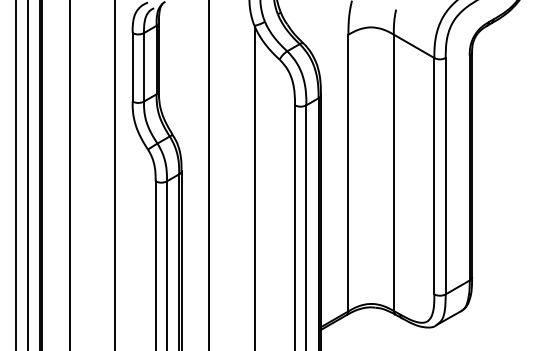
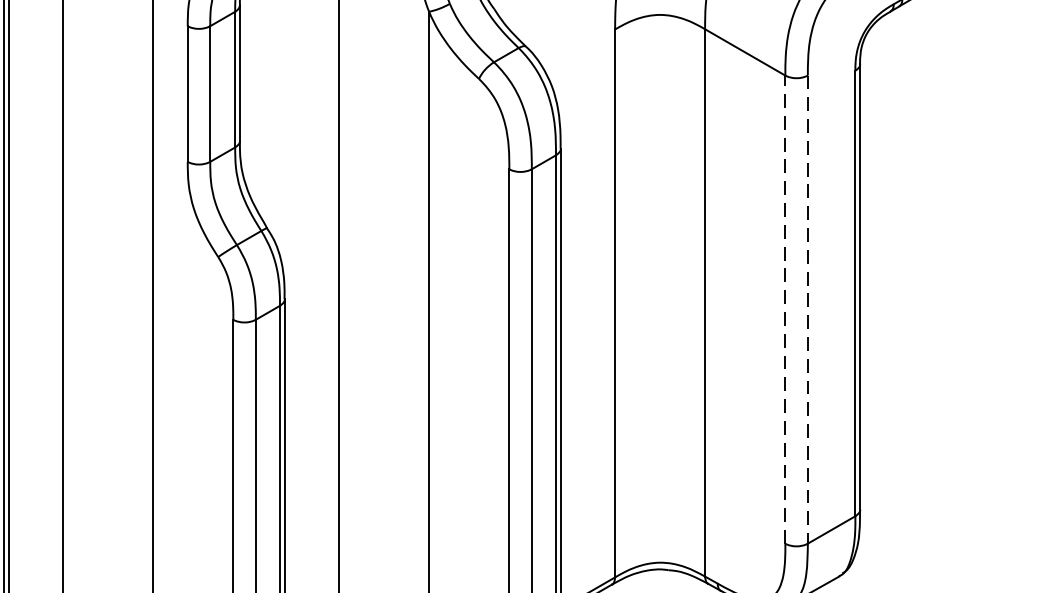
line: (434, 175) -> (785, 308), solid -> dashed
line: (445, 176) -> (807, 310), solid -> dashed

